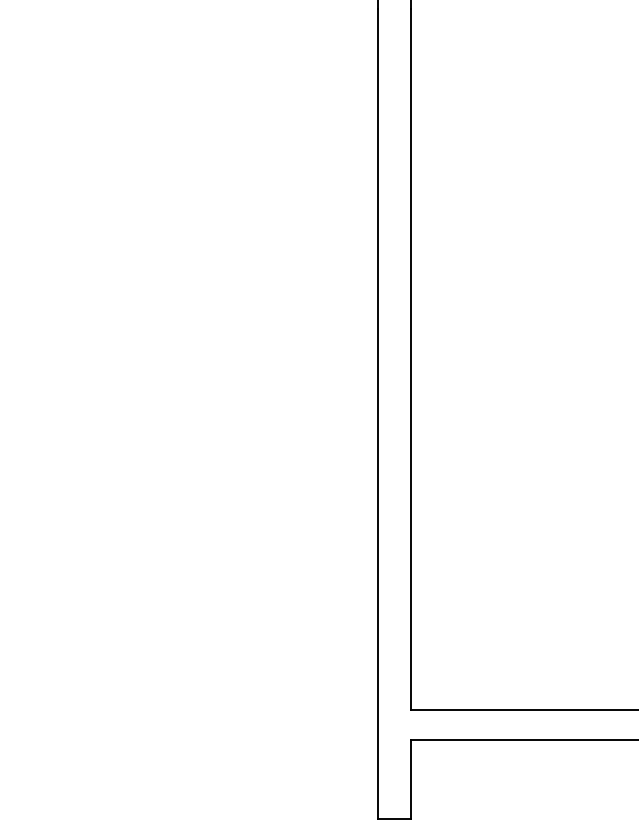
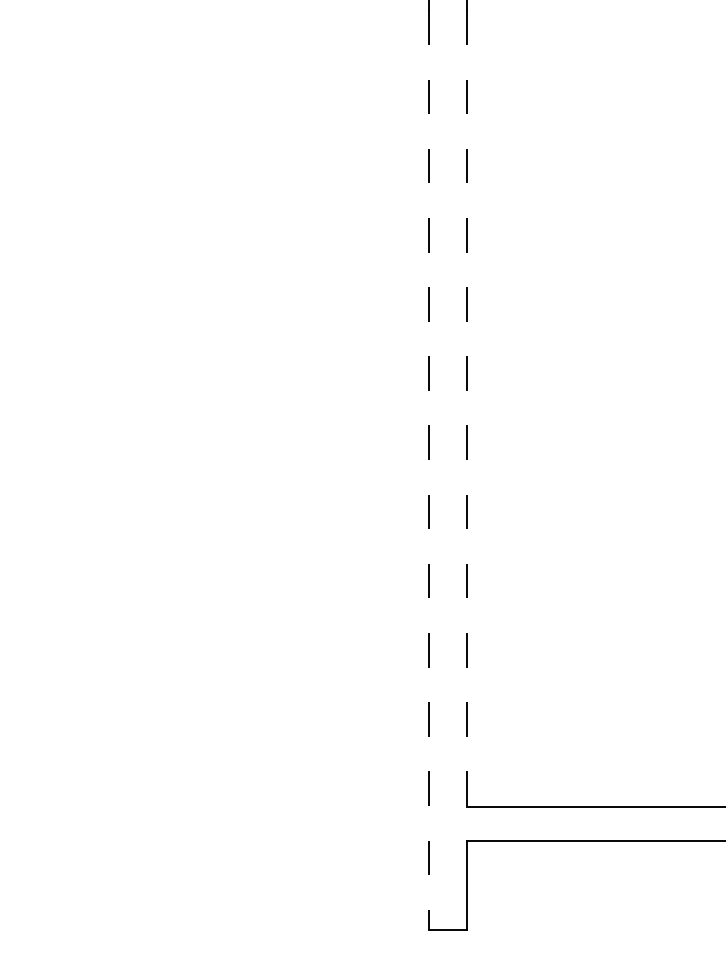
line: (411, 359) -> (467, 408), solid -> dashed
line: (378, 414) -> (429, 470), solid -> dashed

